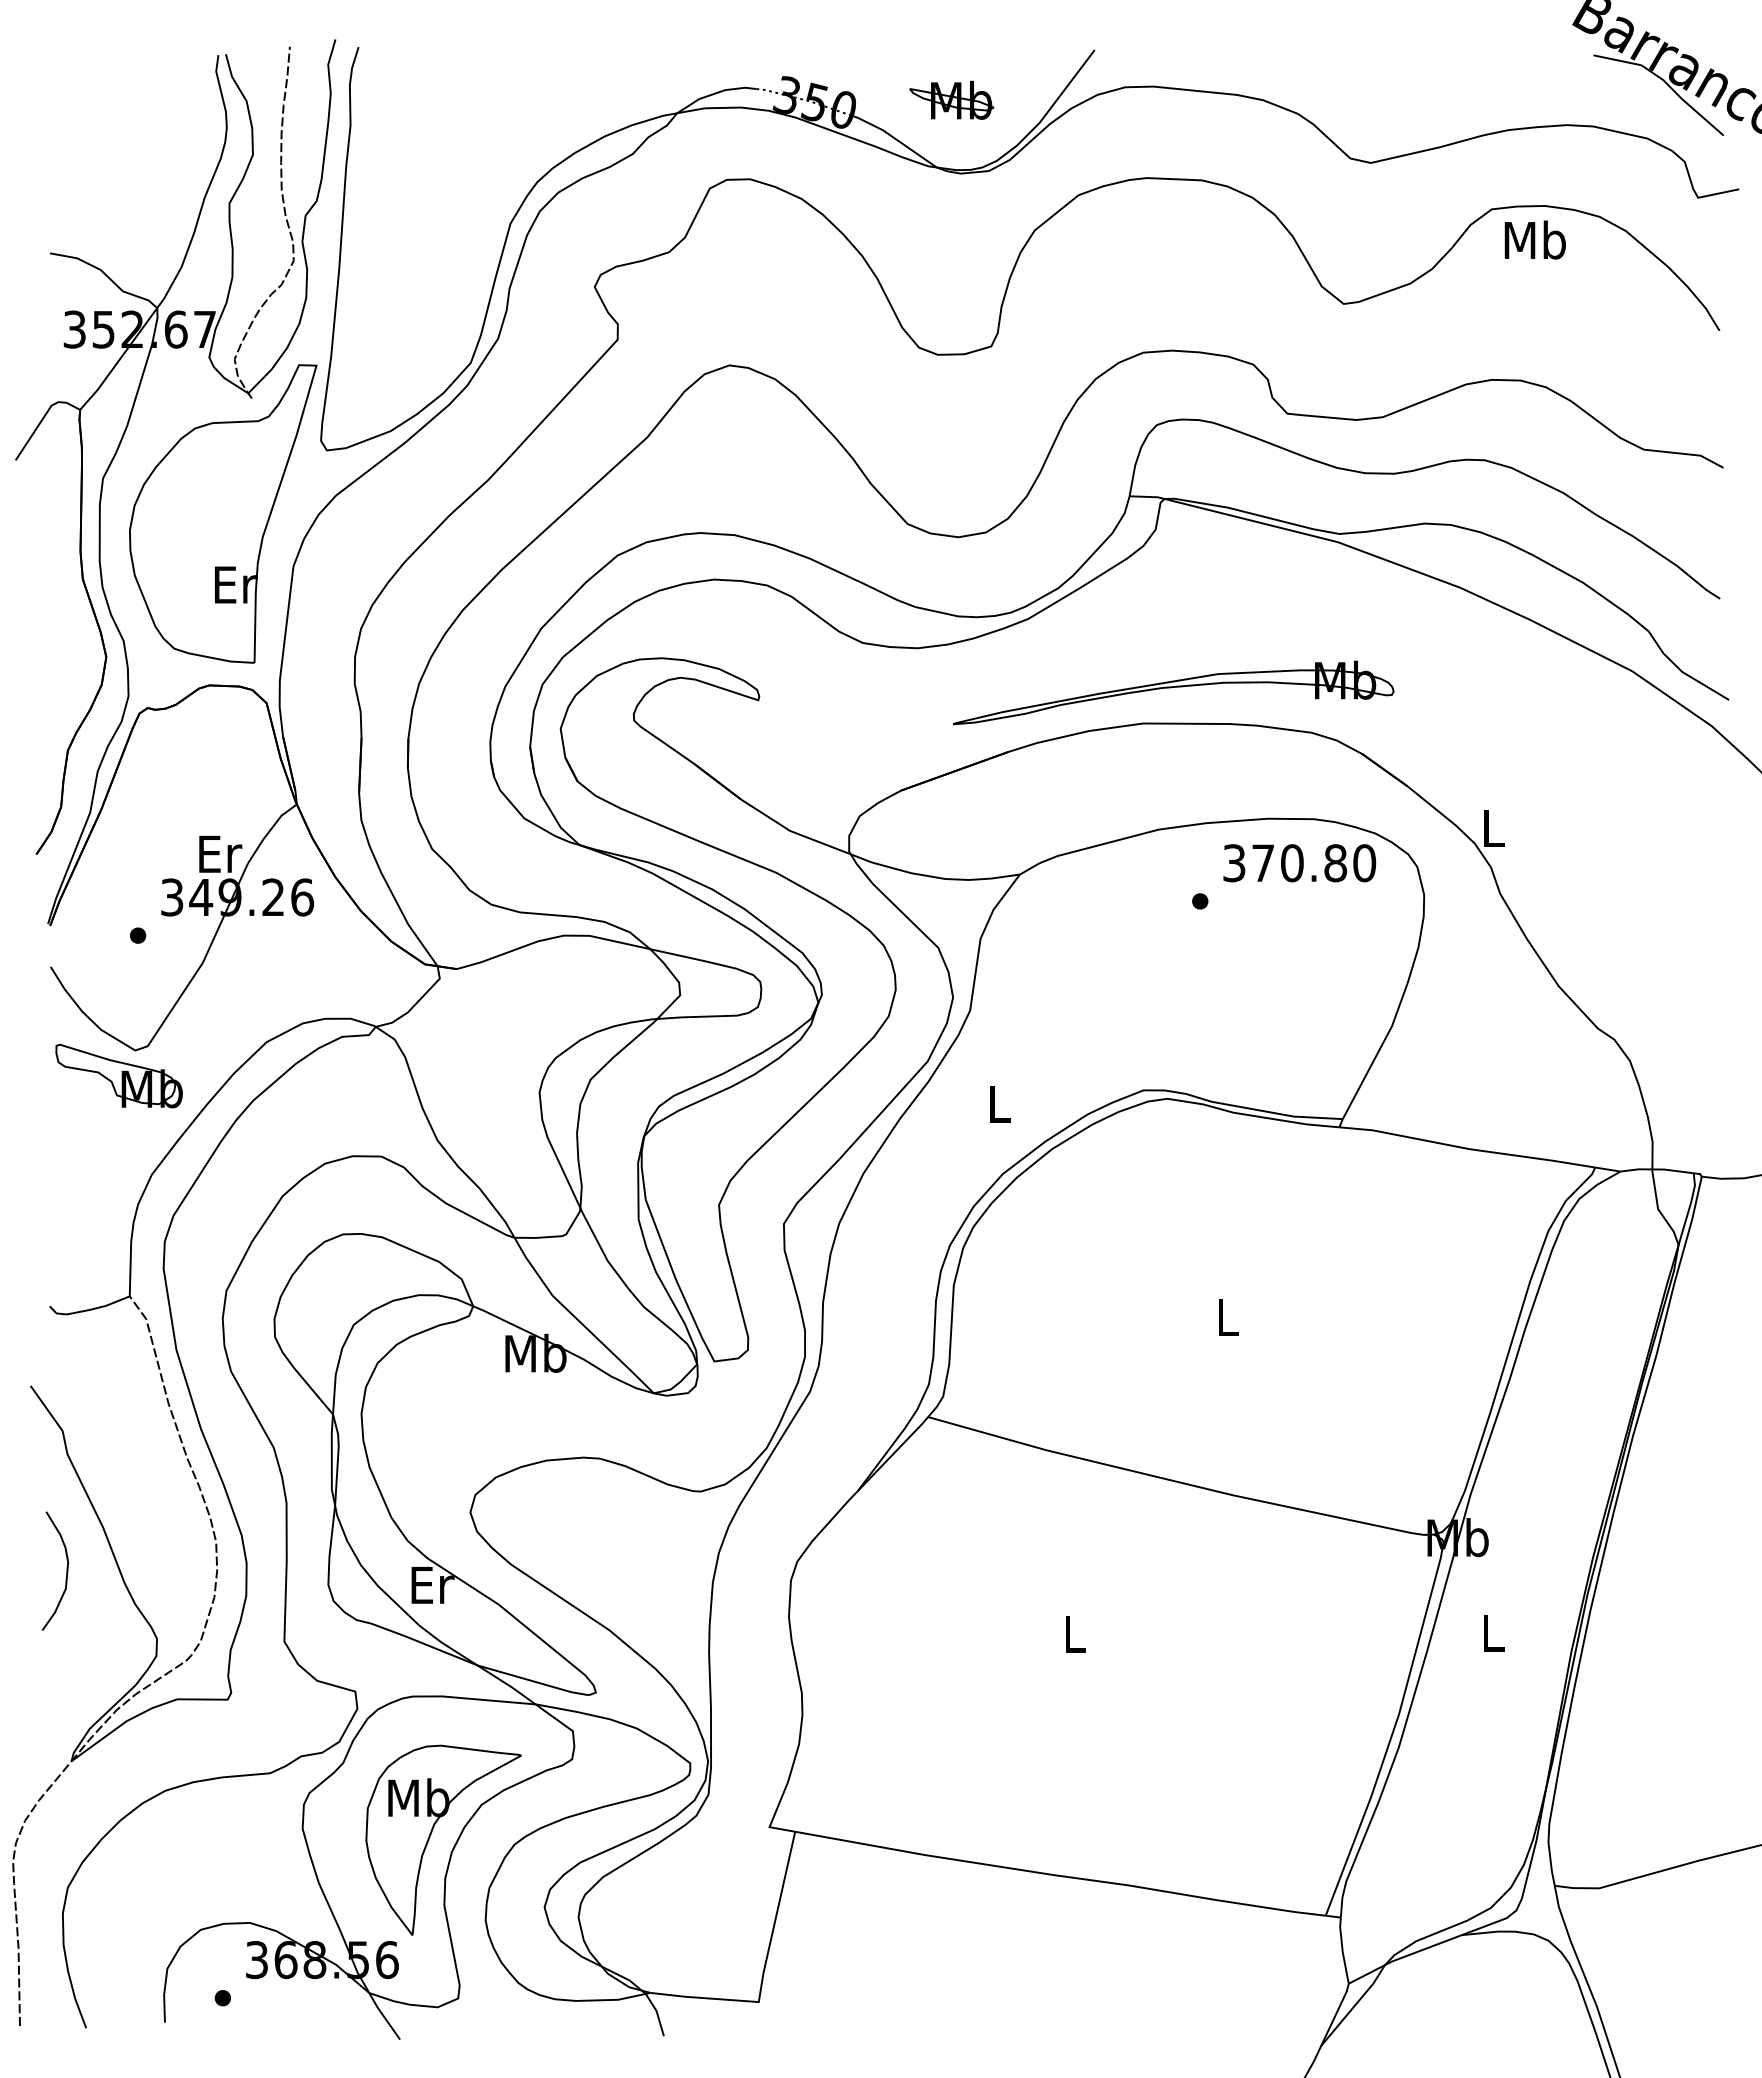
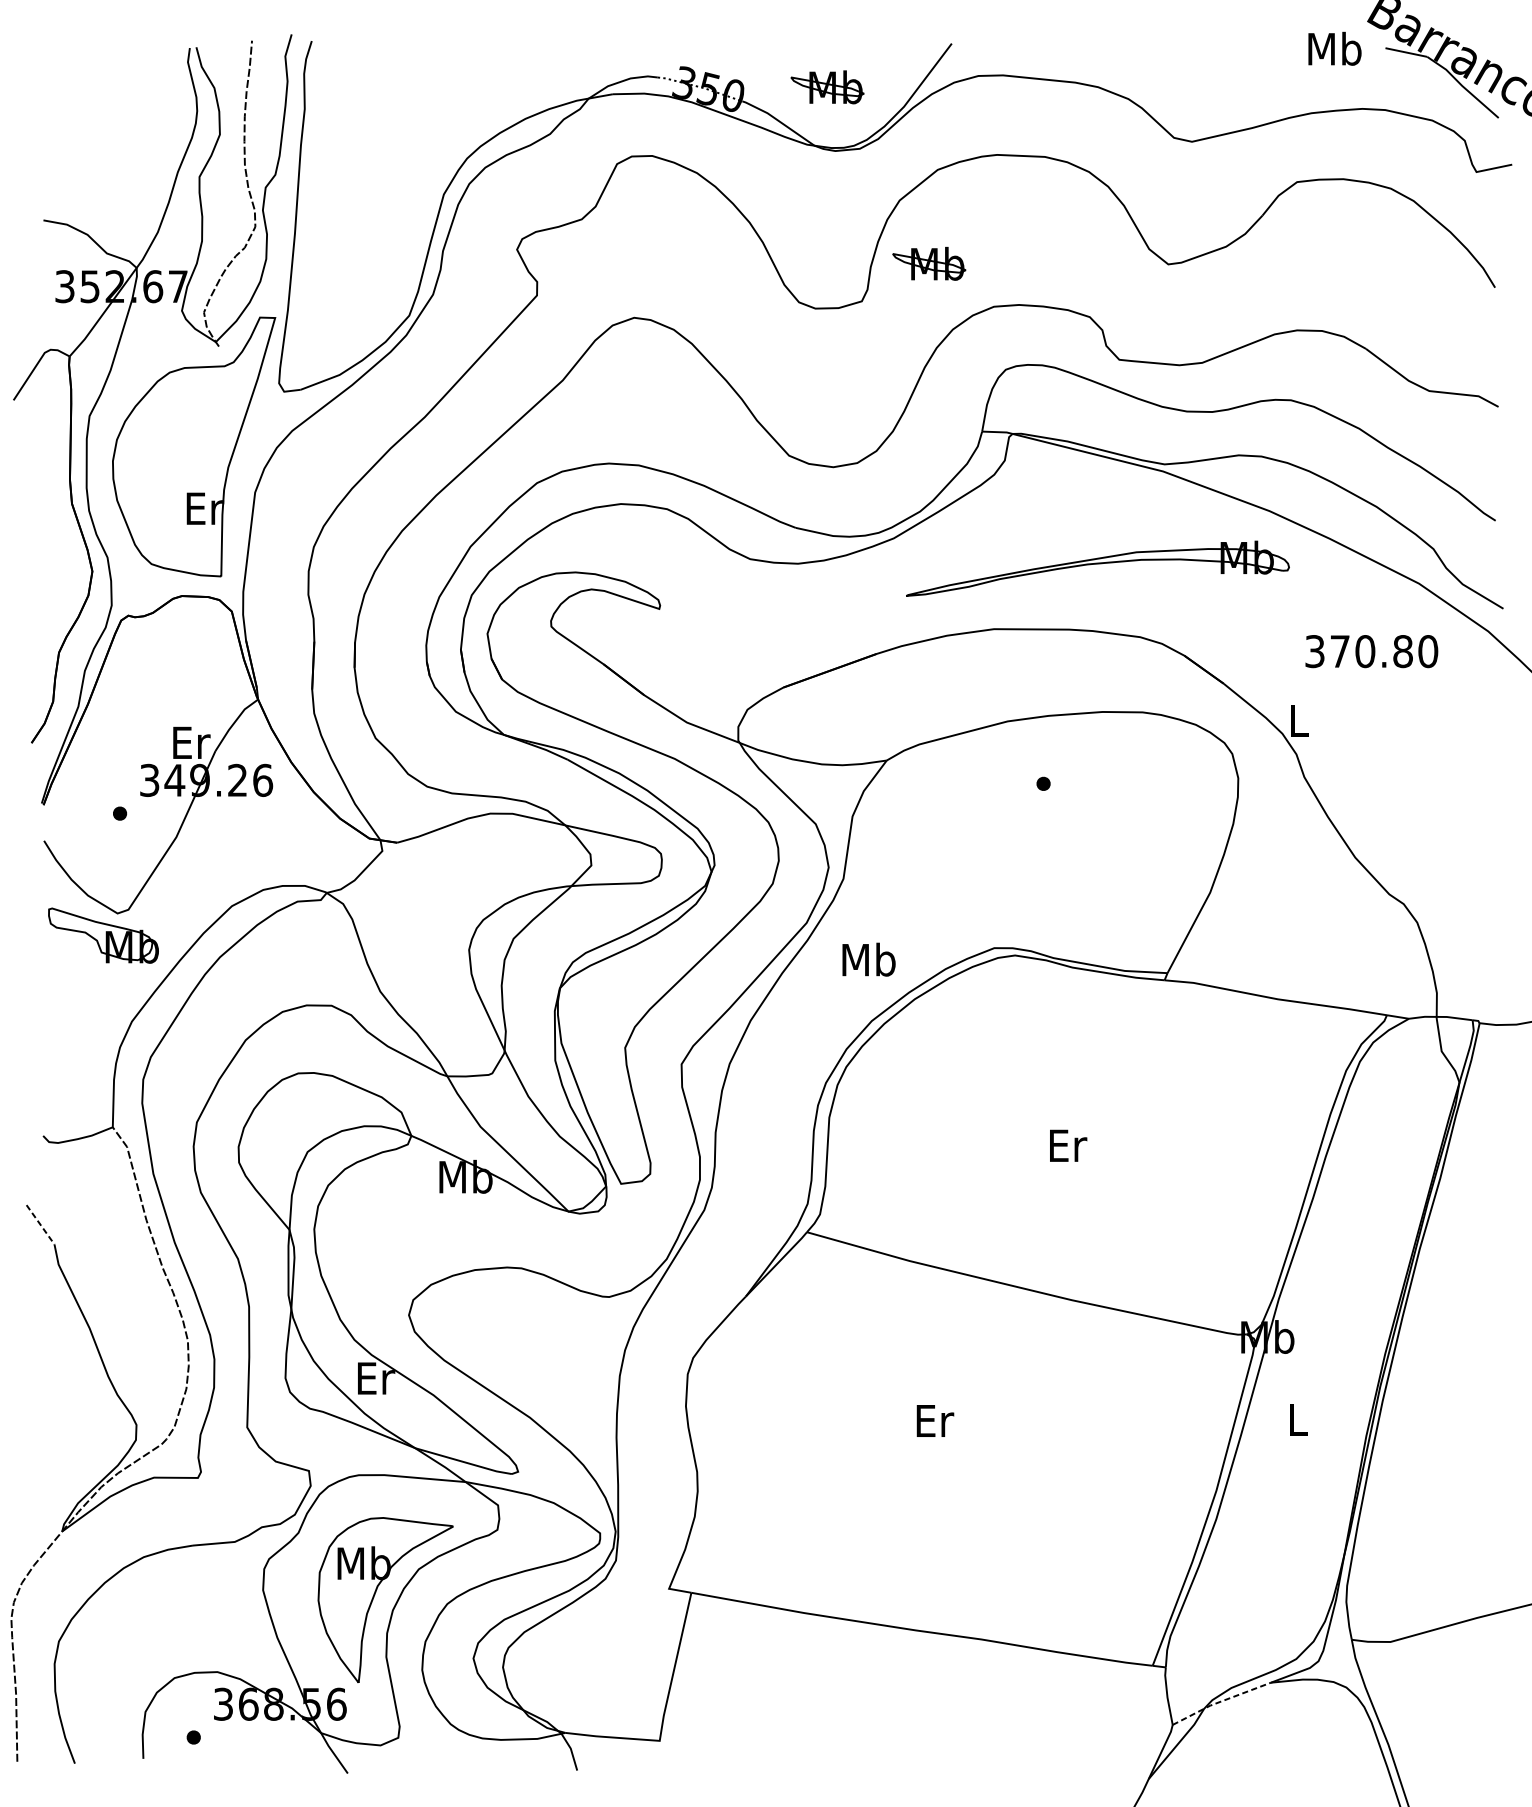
text: (1534, 239) -> (1334, 48), moved
part: (1068, 302) -> (929, 263), added
part: (1173, 692) -> (1097, 568), moved
text: (1299, 863) -> (1371, 651), moved
text: (999, 1103) -> (869, 959), L -> Mb
text: (1228, 1317) -> (1068, 1145), L -> Er
line: (46, 1408) -> (40, 1224), solid -> dashed
curve: (66, 1570) -> (57, 1365), removed
text: (1075, 1633) -> (935, 1420), L -> Er
line: (1403, 1957) -> (1220, 1702), solid -> dashed

